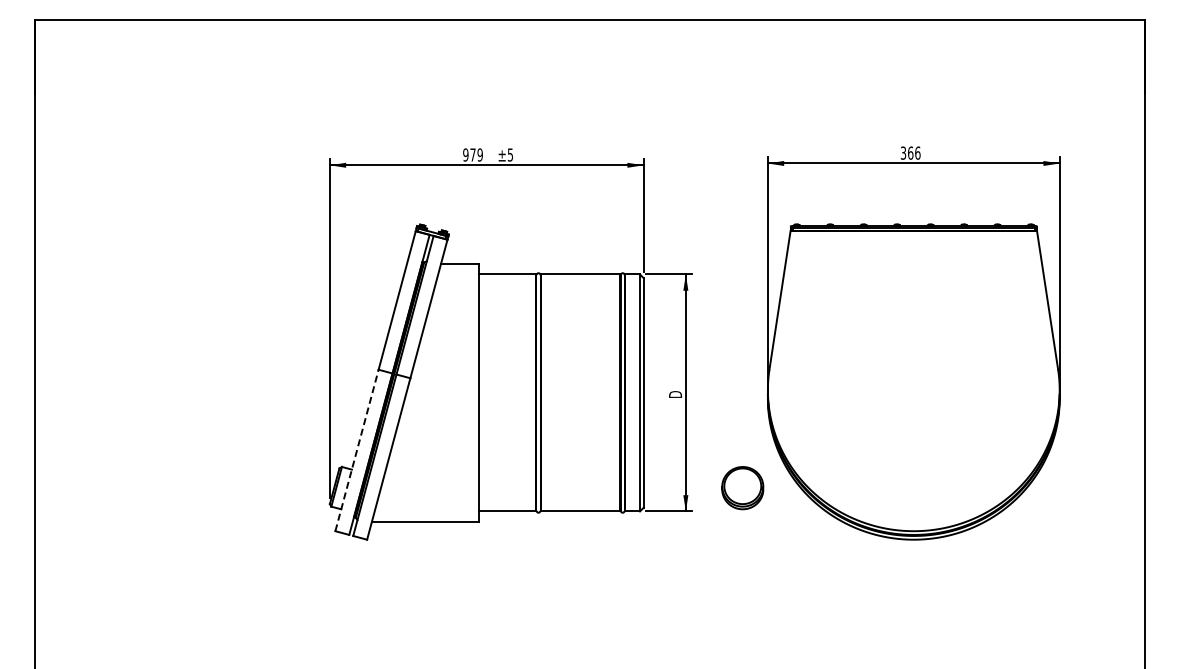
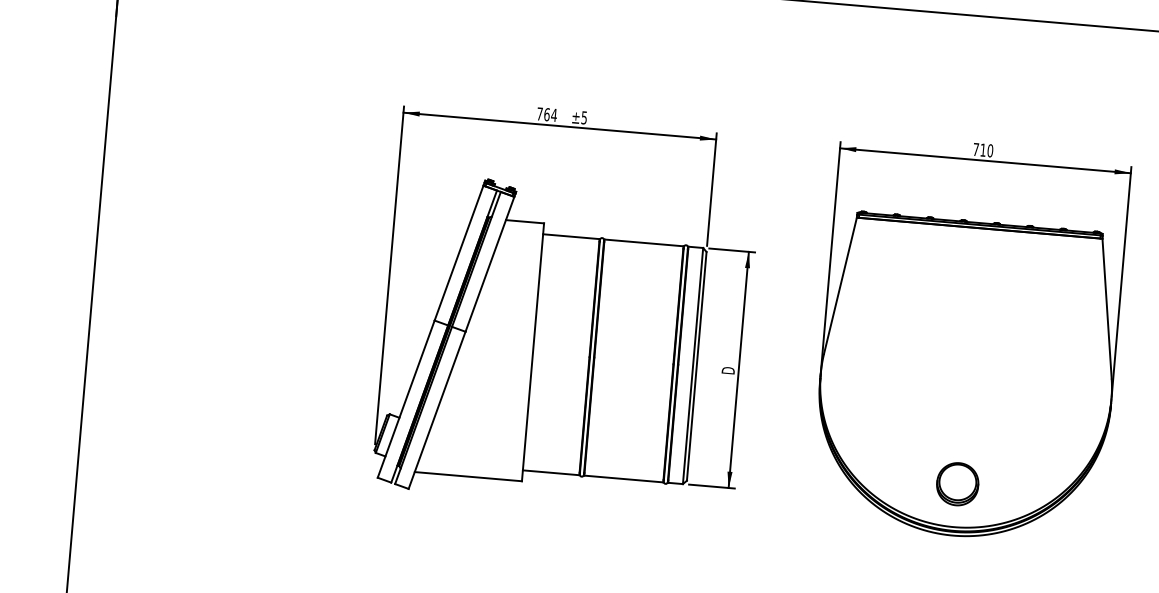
text: (910, 152) -> (983, 149), 366 -> 710
text: (473, 154) -> (547, 114), 979 -> 764
line: (357, 450) -> (406, 399), dashed -> solid
part: (742, 488) -> (957, 484), moved

